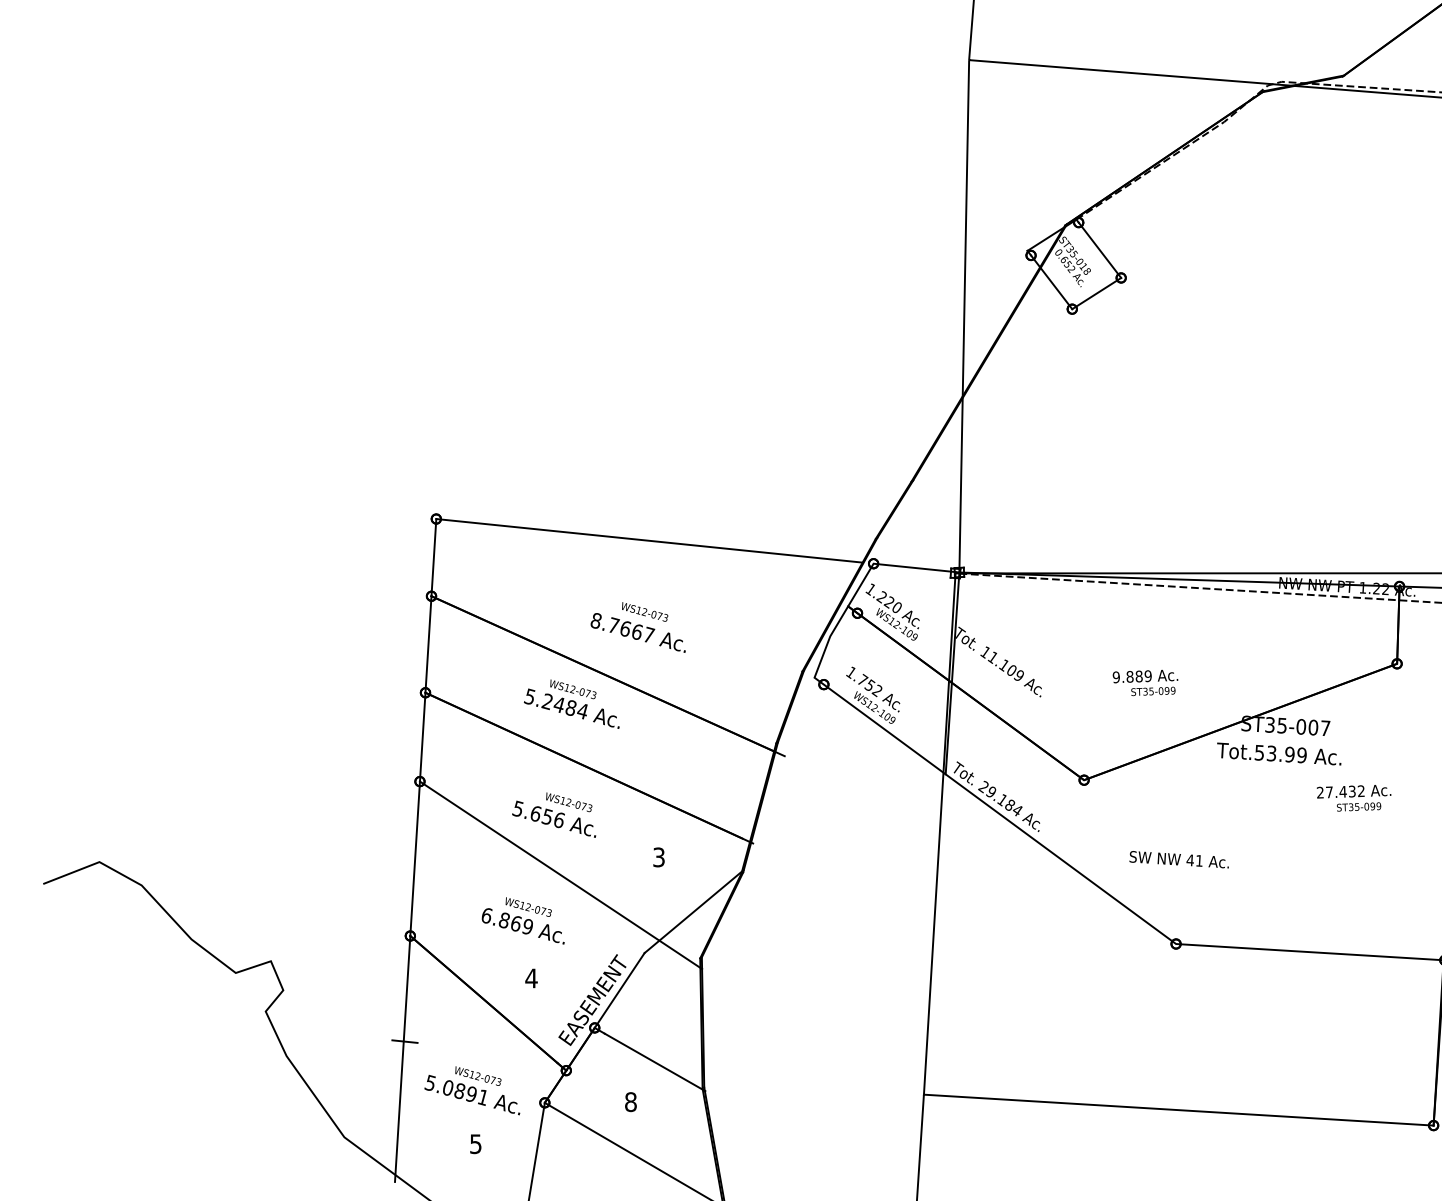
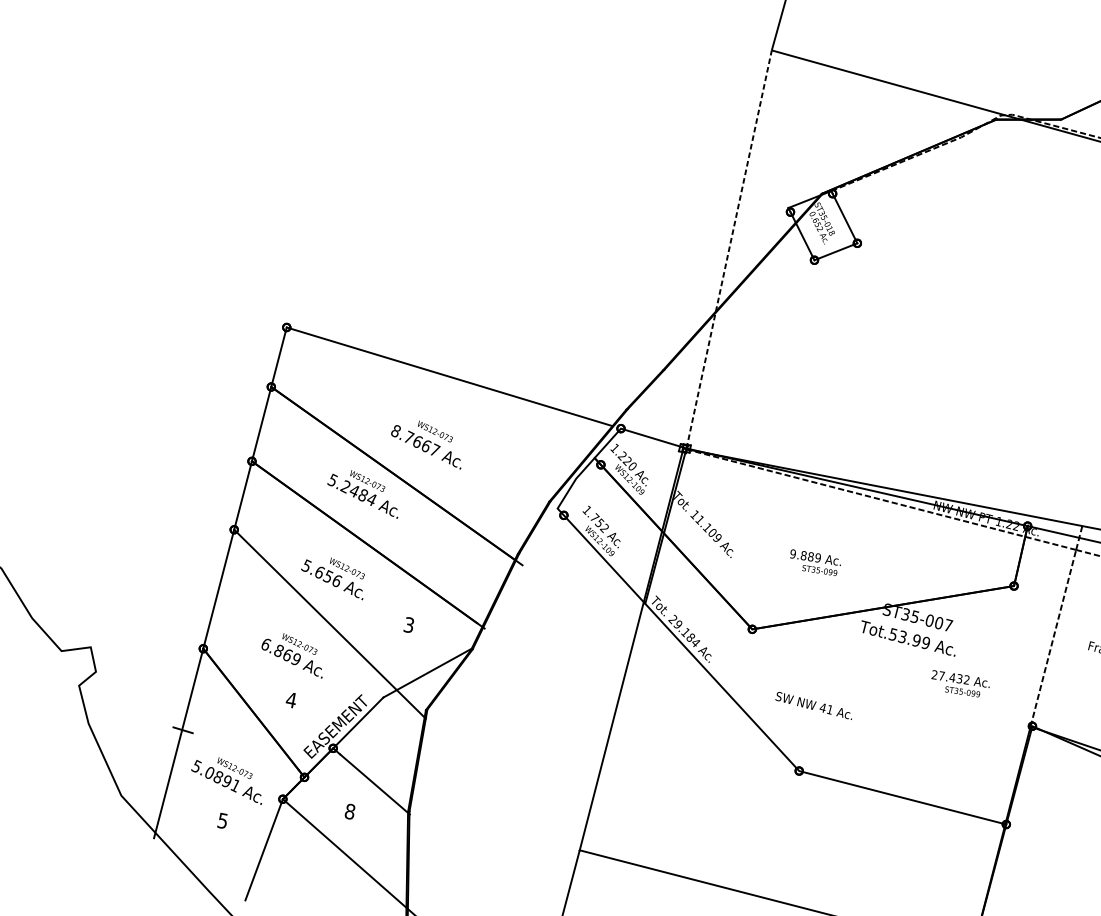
line: (964, 315) -> (729, 248), solid -> dashed

